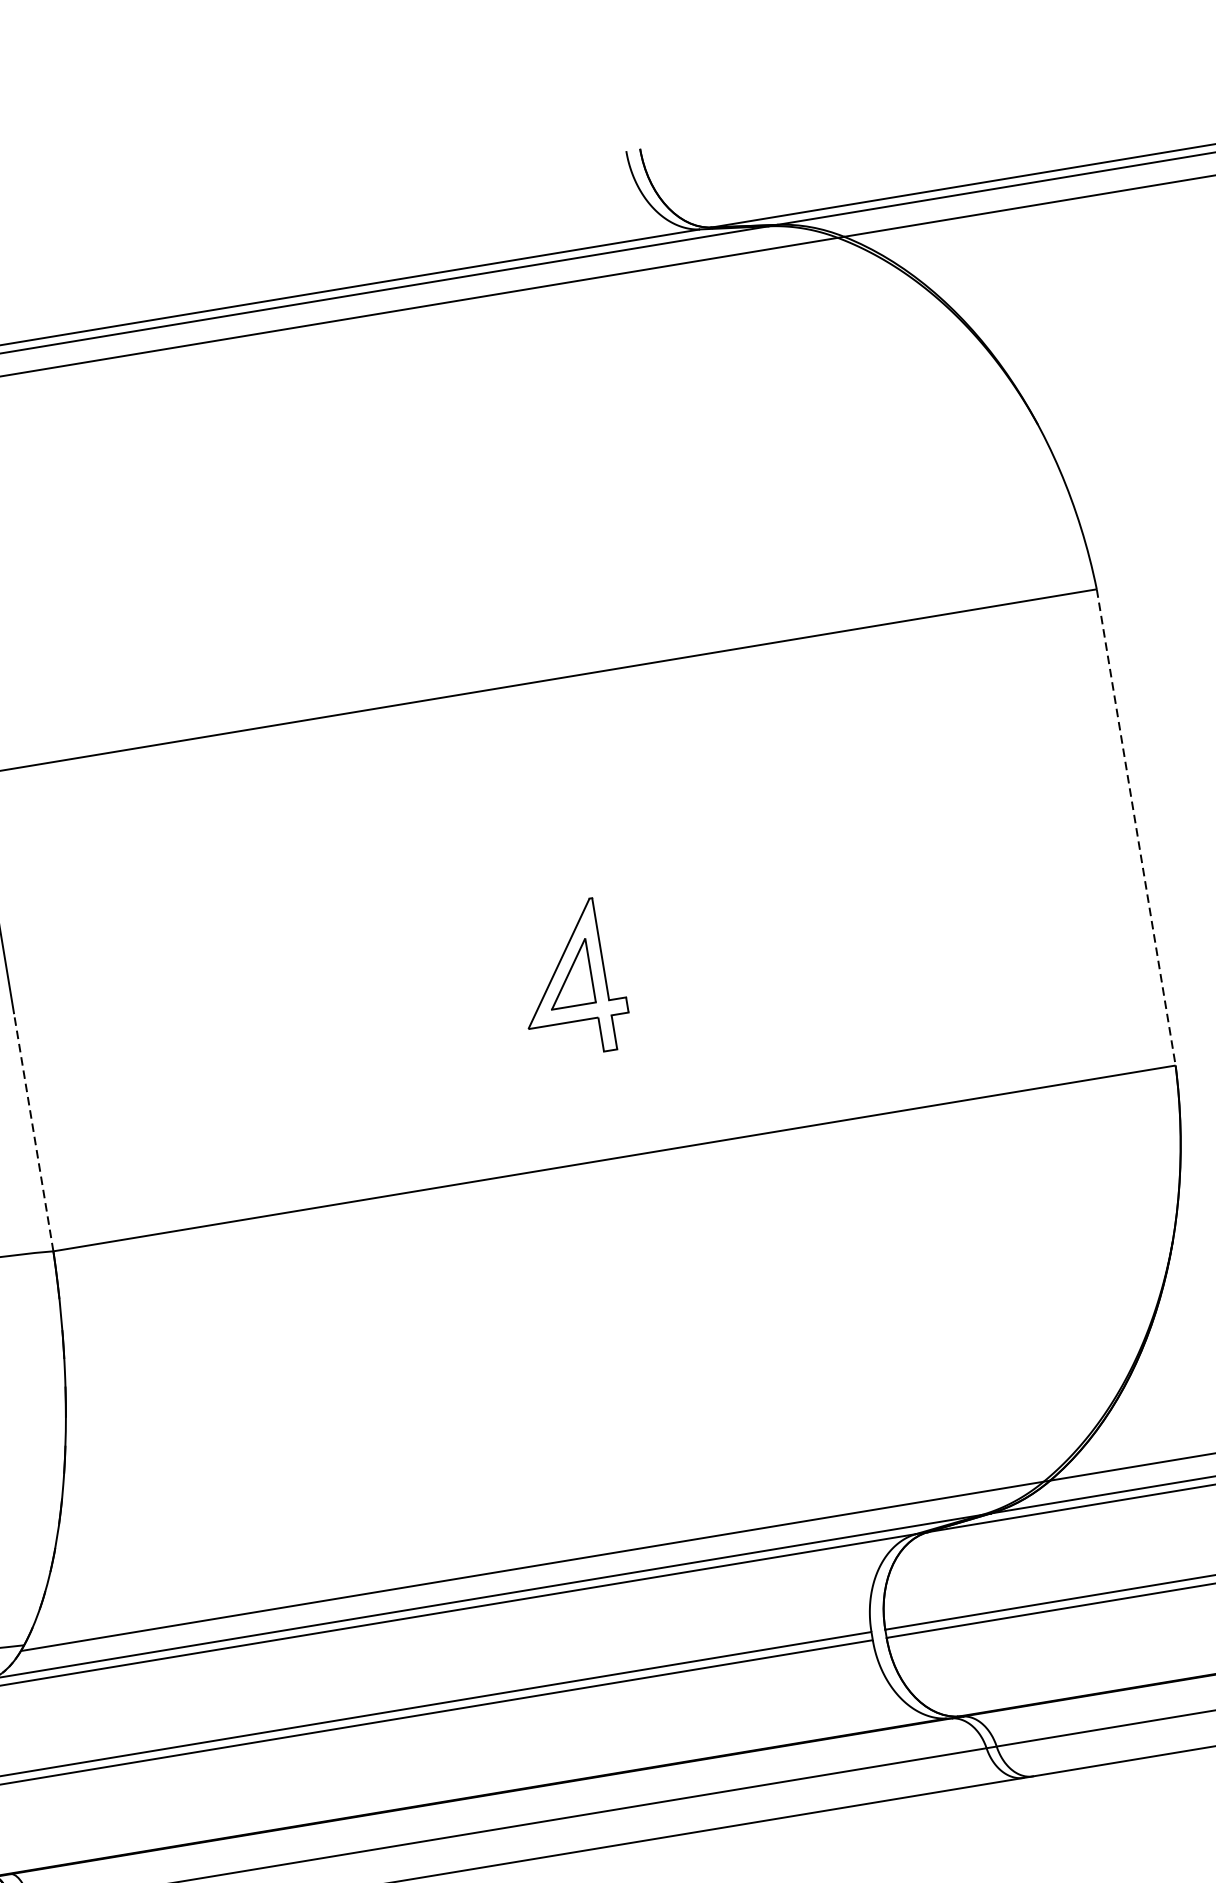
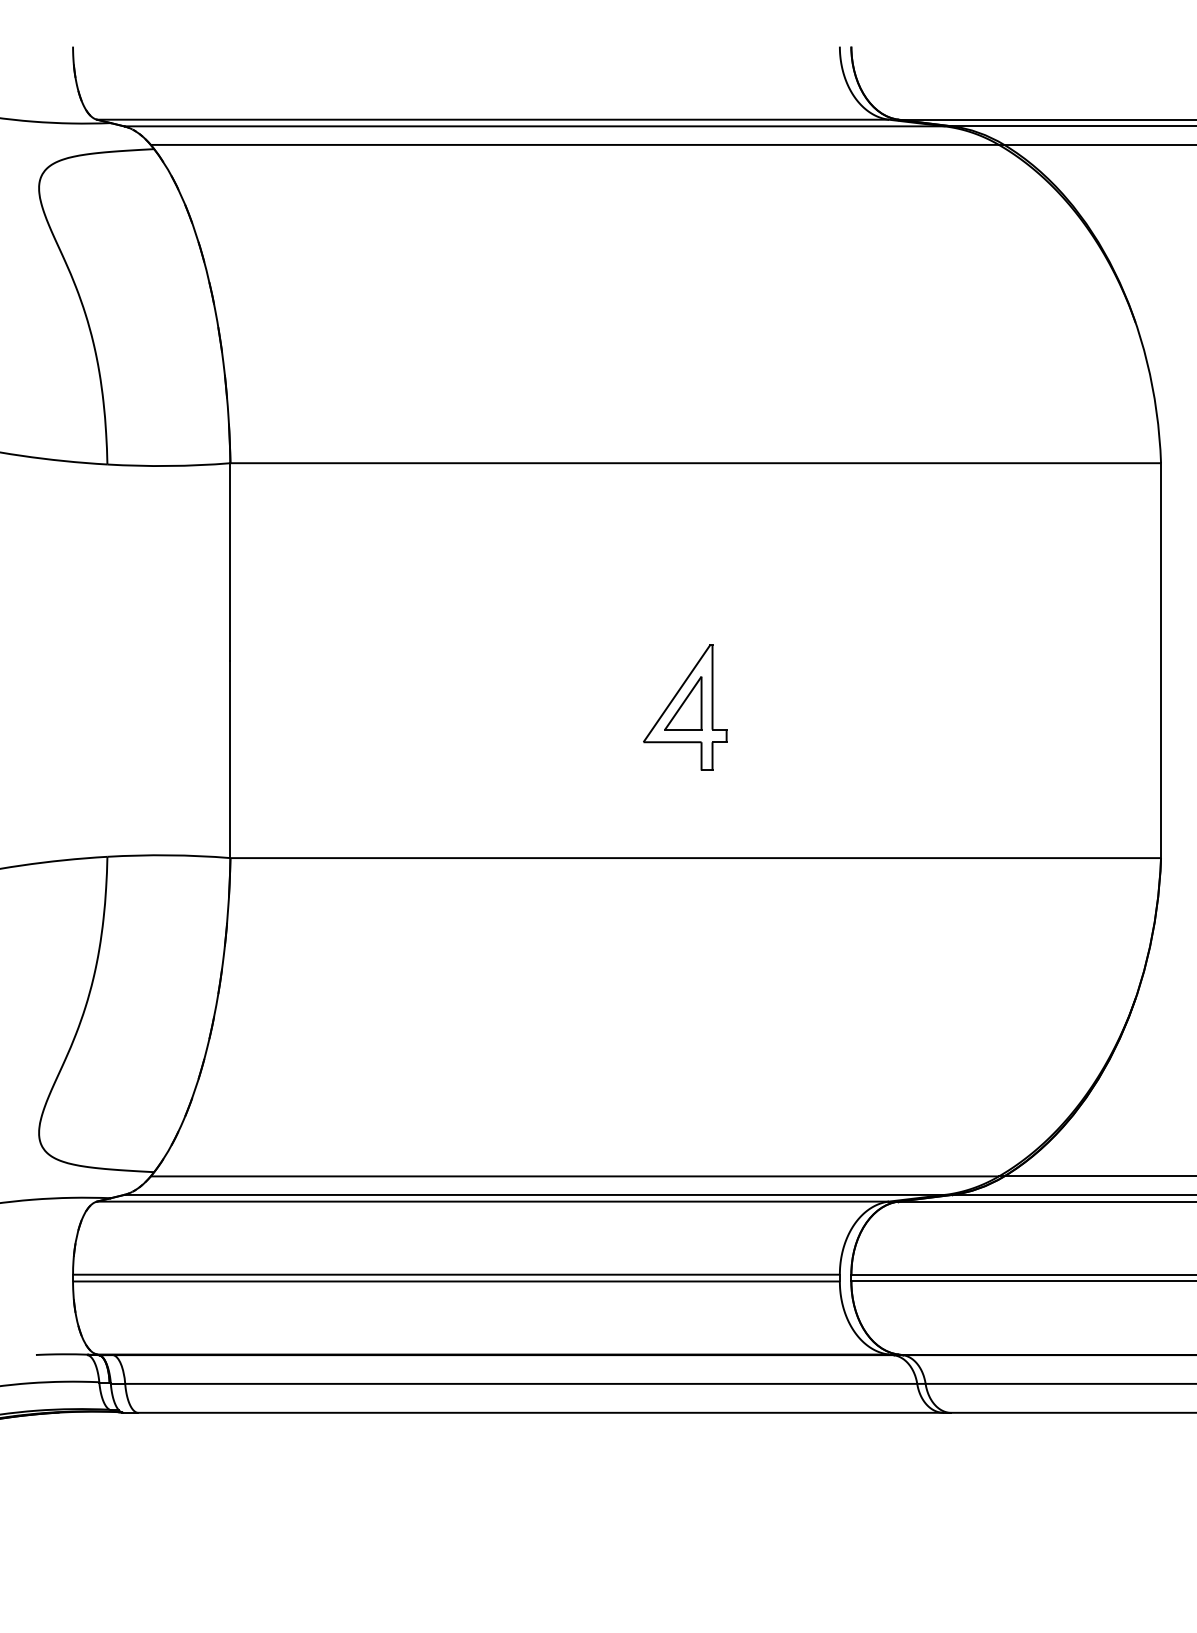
line: (1136, 828) -> (1161, 661), dashed -> solid
line: (33, 1132) -> (230, 759), dashed -> solid

